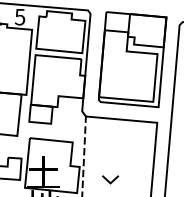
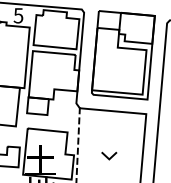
line: (110, 181) -> (109, 157), moved

